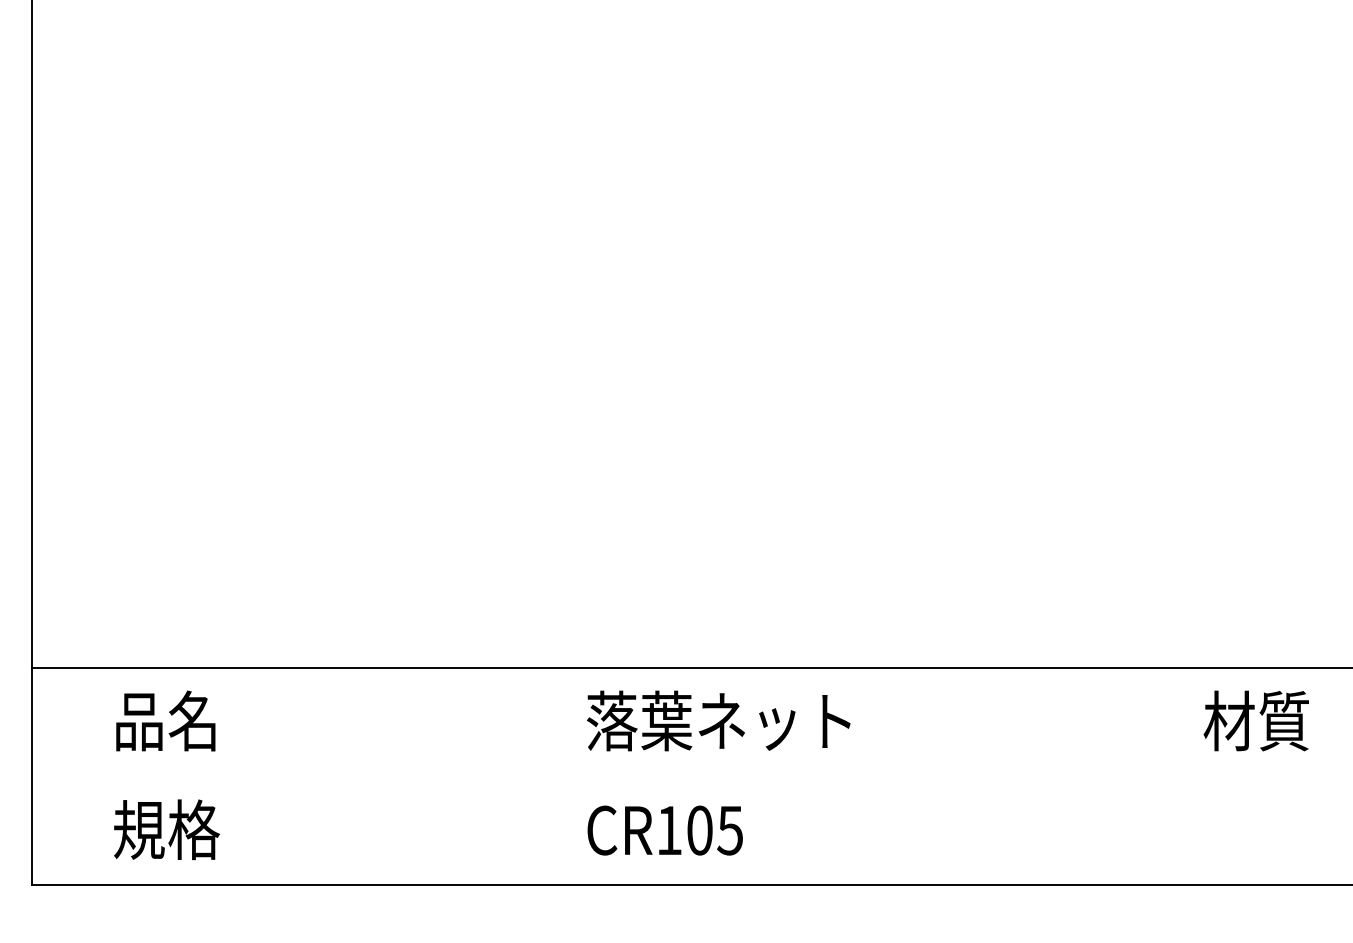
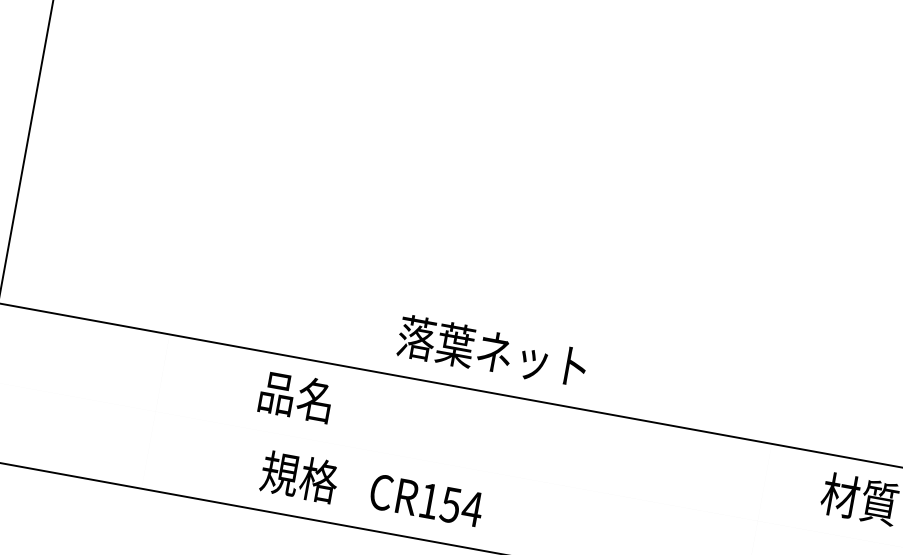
text: (165, 720) -> (295, 396), moved
text: (718, 720) -> (492, 351), moved
text: (166, 829) -> (299, 476), moved
text: (715, 830) -> (461, 507), CR105 -> CR154

